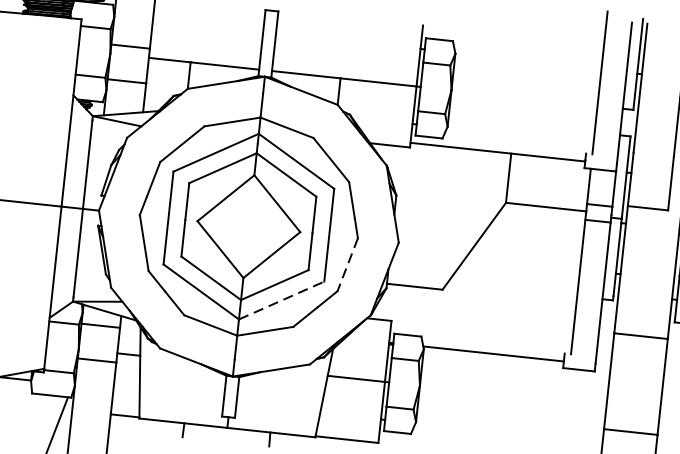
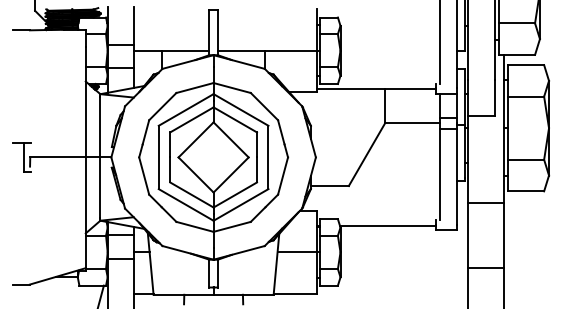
line: (346, 265) -> (282, 176), dashed -> solid
line: (282, 299) -> (241, 204), dashed -> solid

